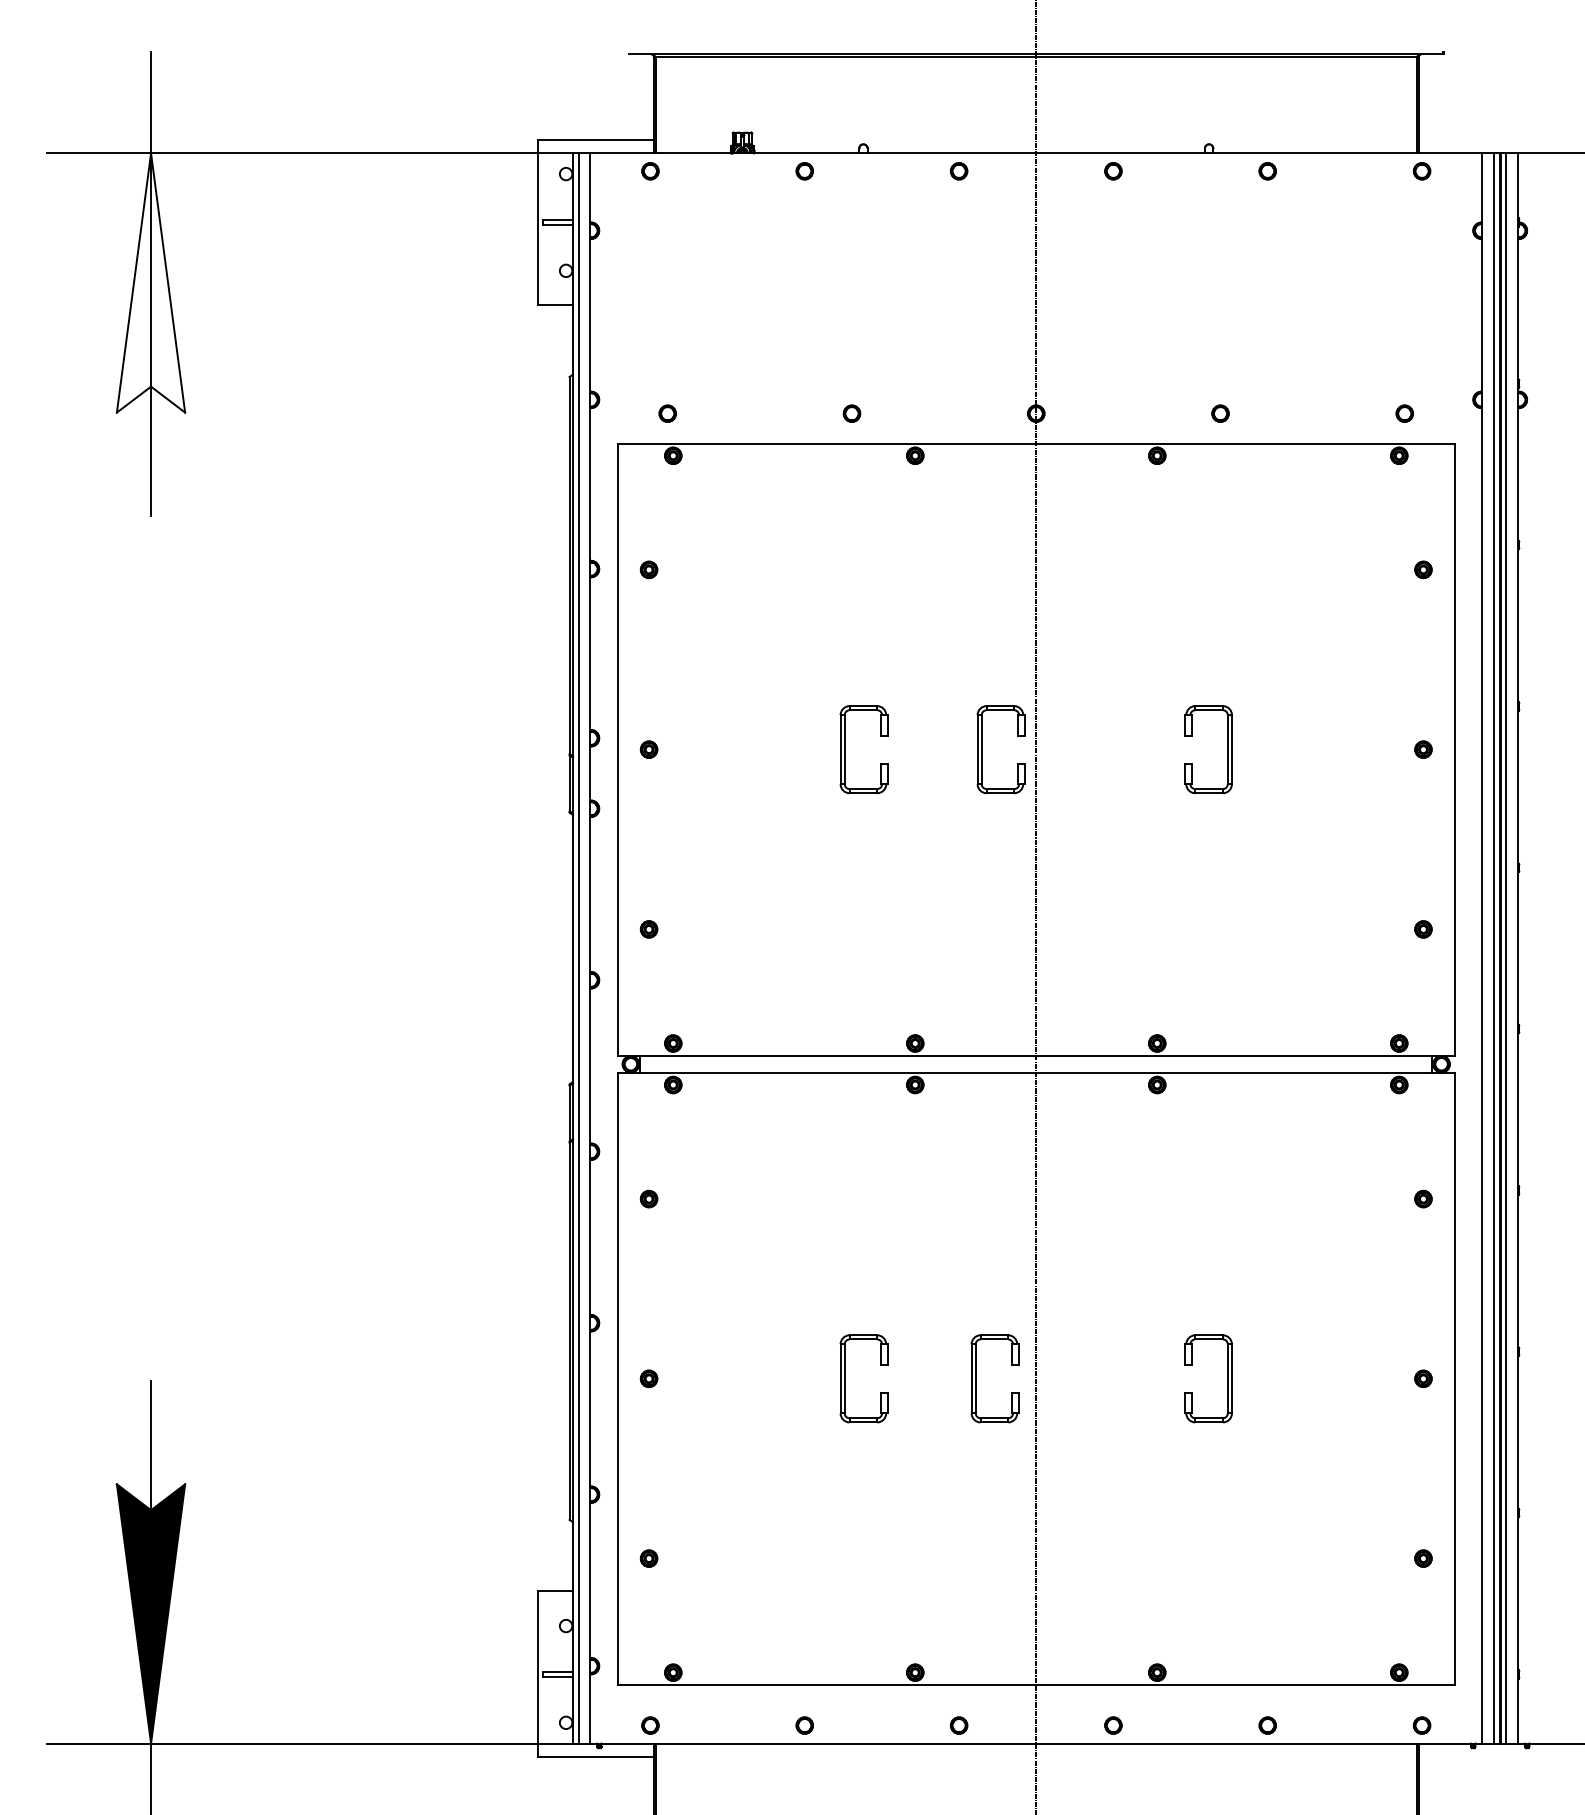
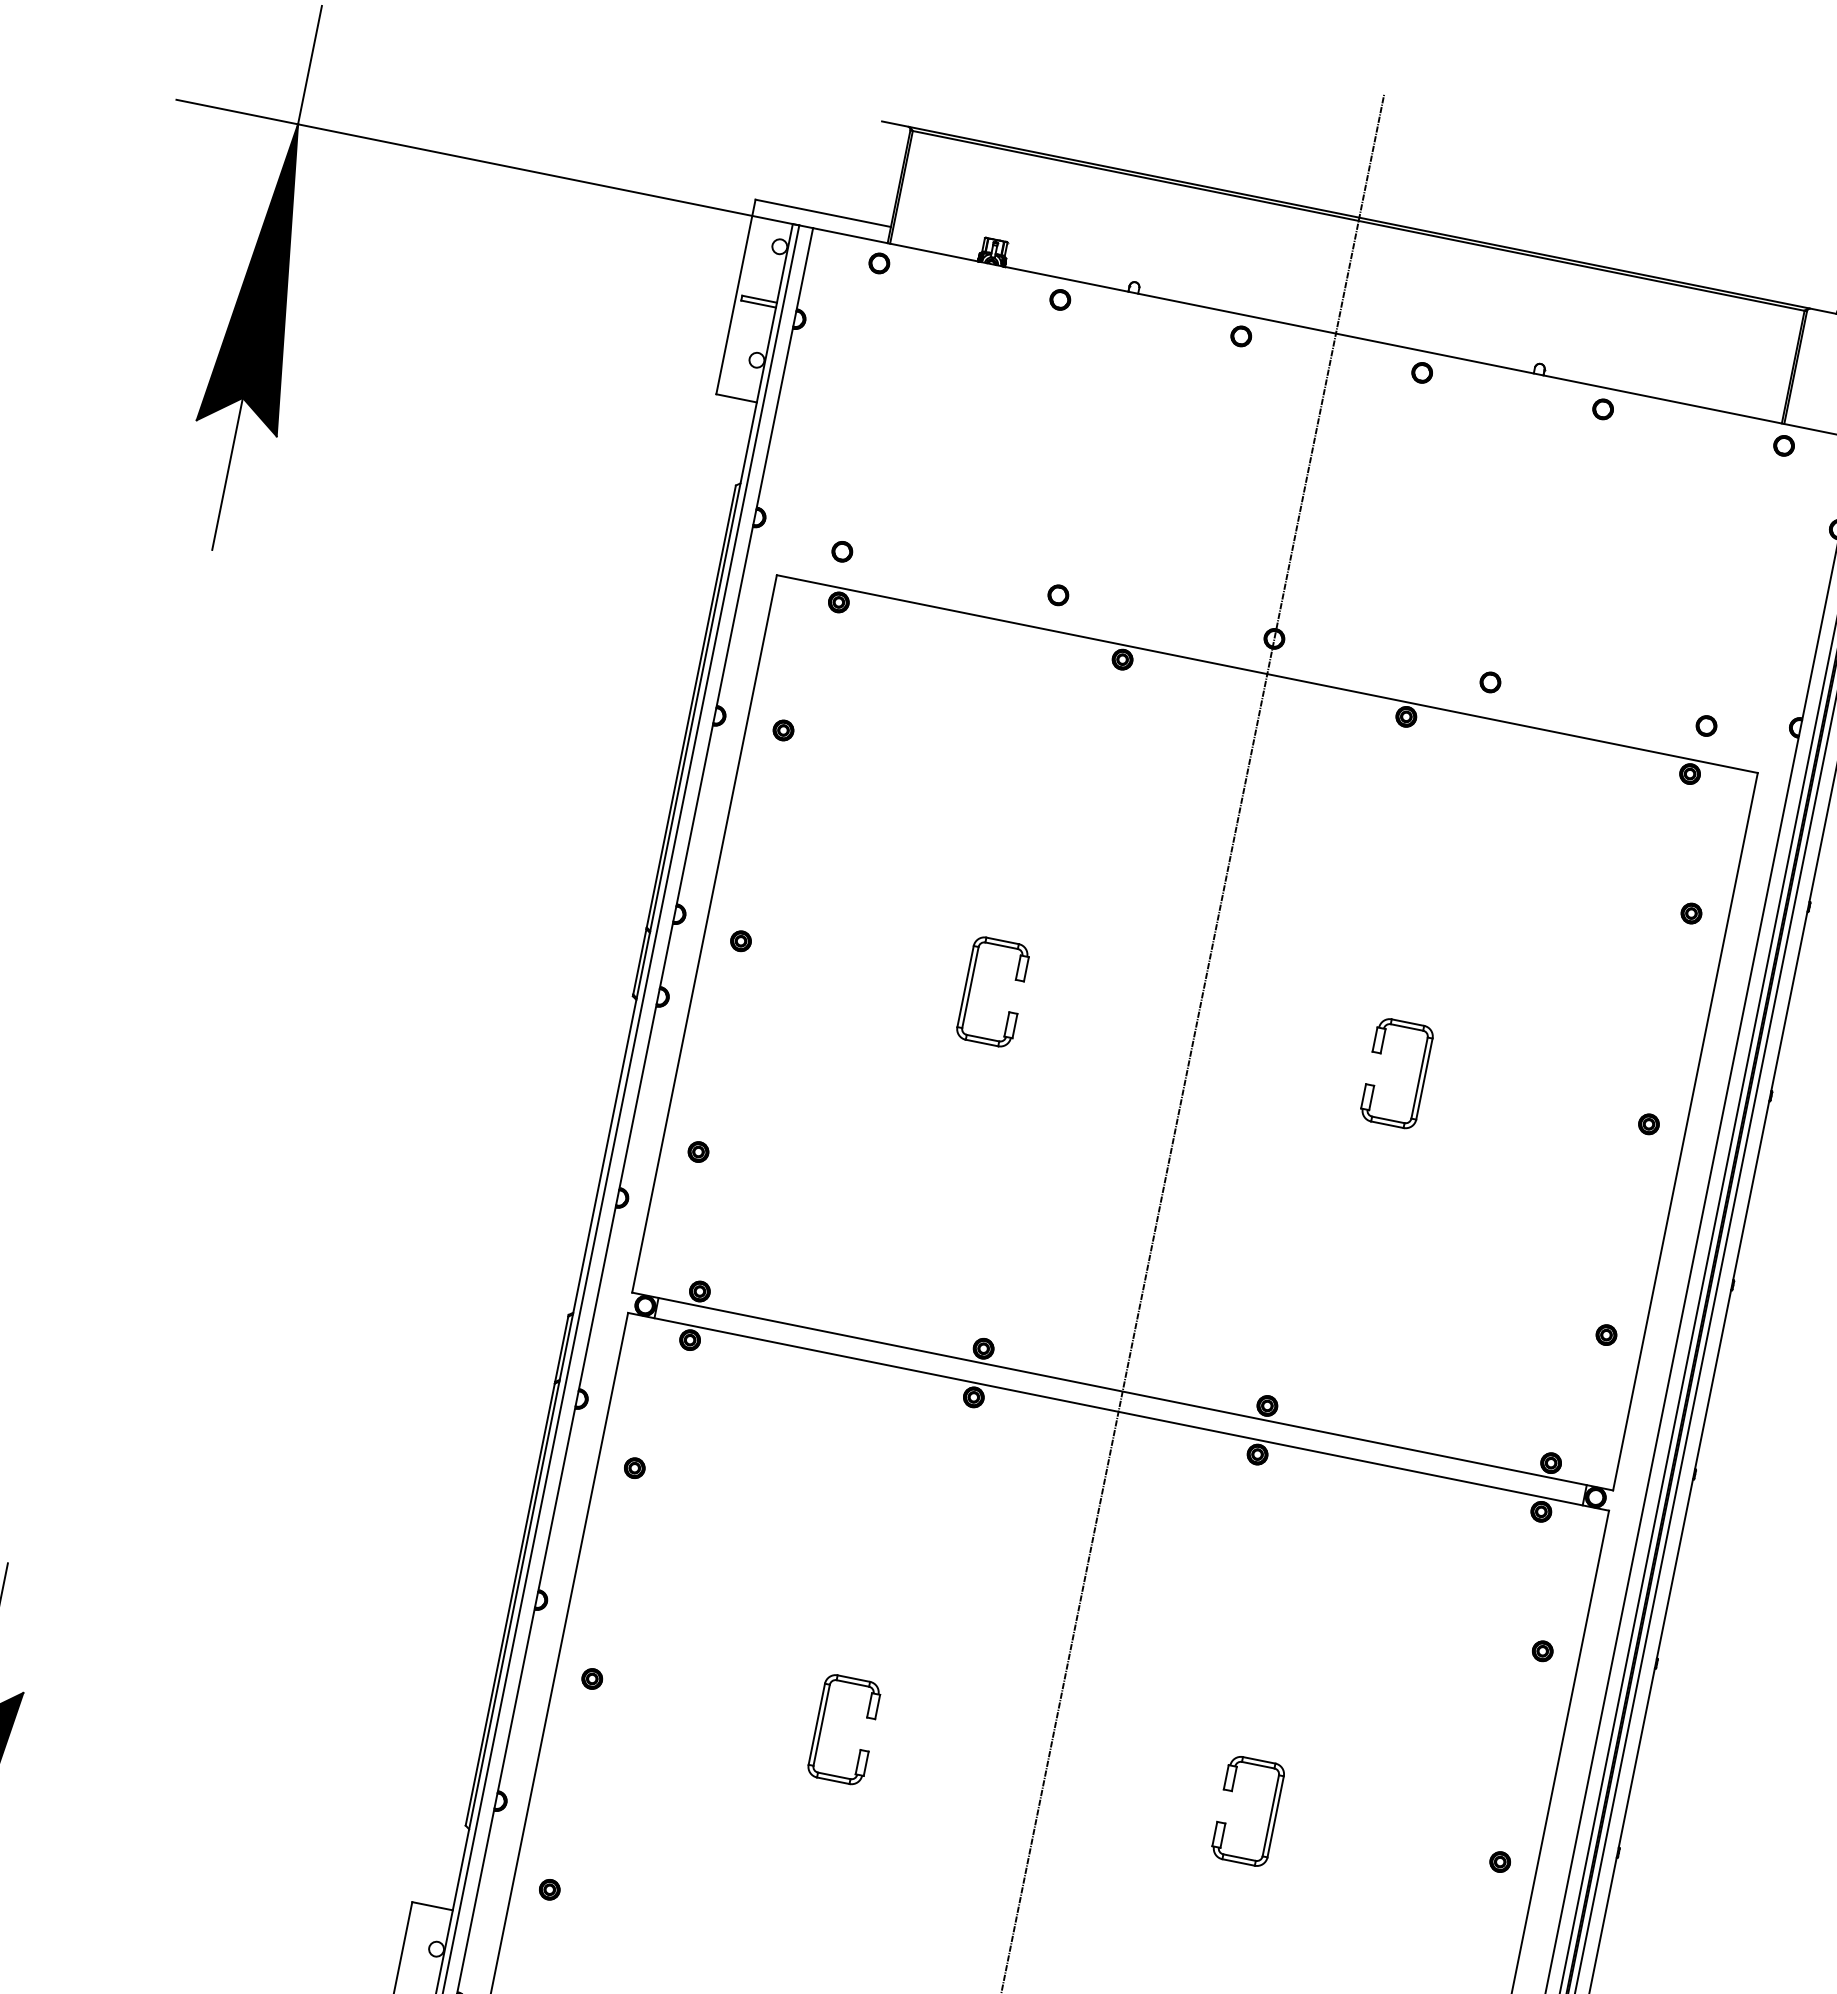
fill: (150, 282) -> (266, 275), added
part: (982, 749) -> (1131, 1019), removed
part: (976, 1378) -> (976, 1755), removed

